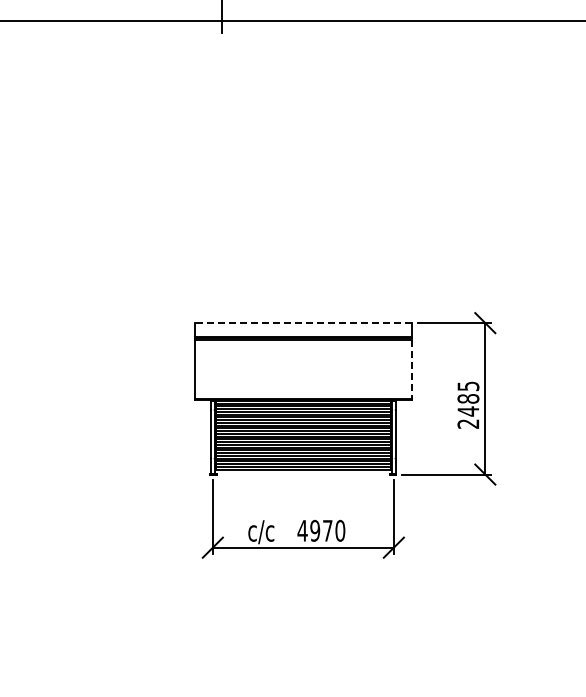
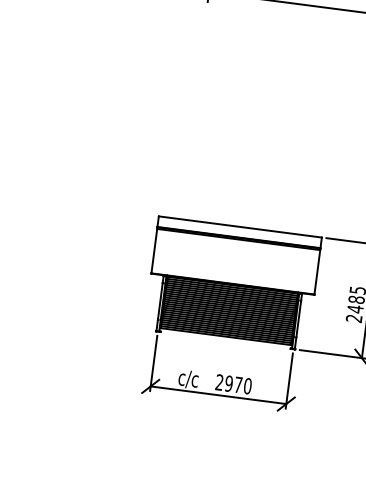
line: (303, 323) -> (240, 227), dashed -> solid
line: (412, 369) -> (317, 272), dashed -> solid
text: (302, 530) -> (219, 382), 4970 -> 2970

